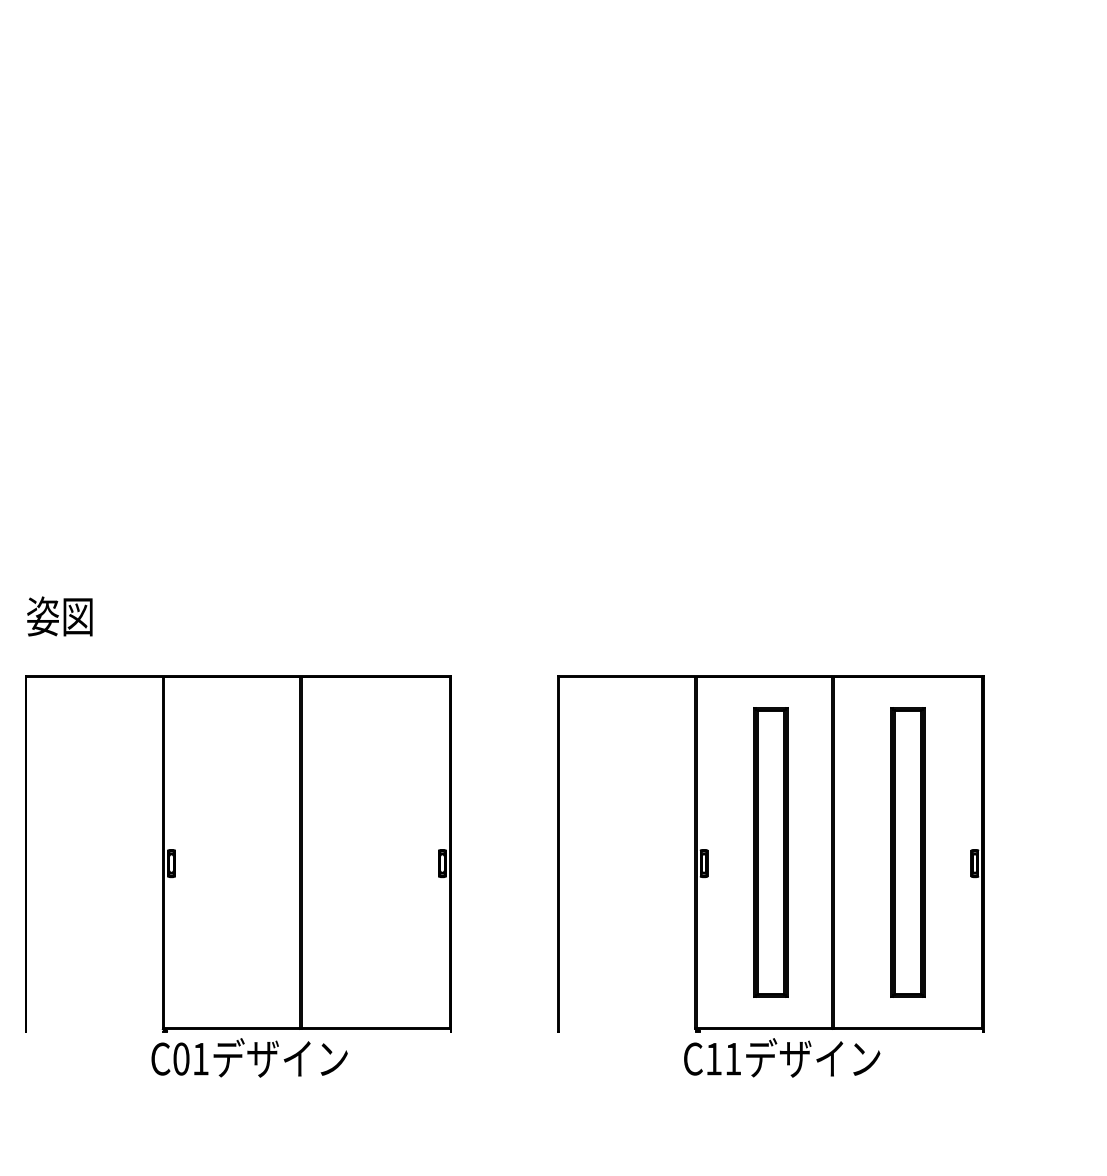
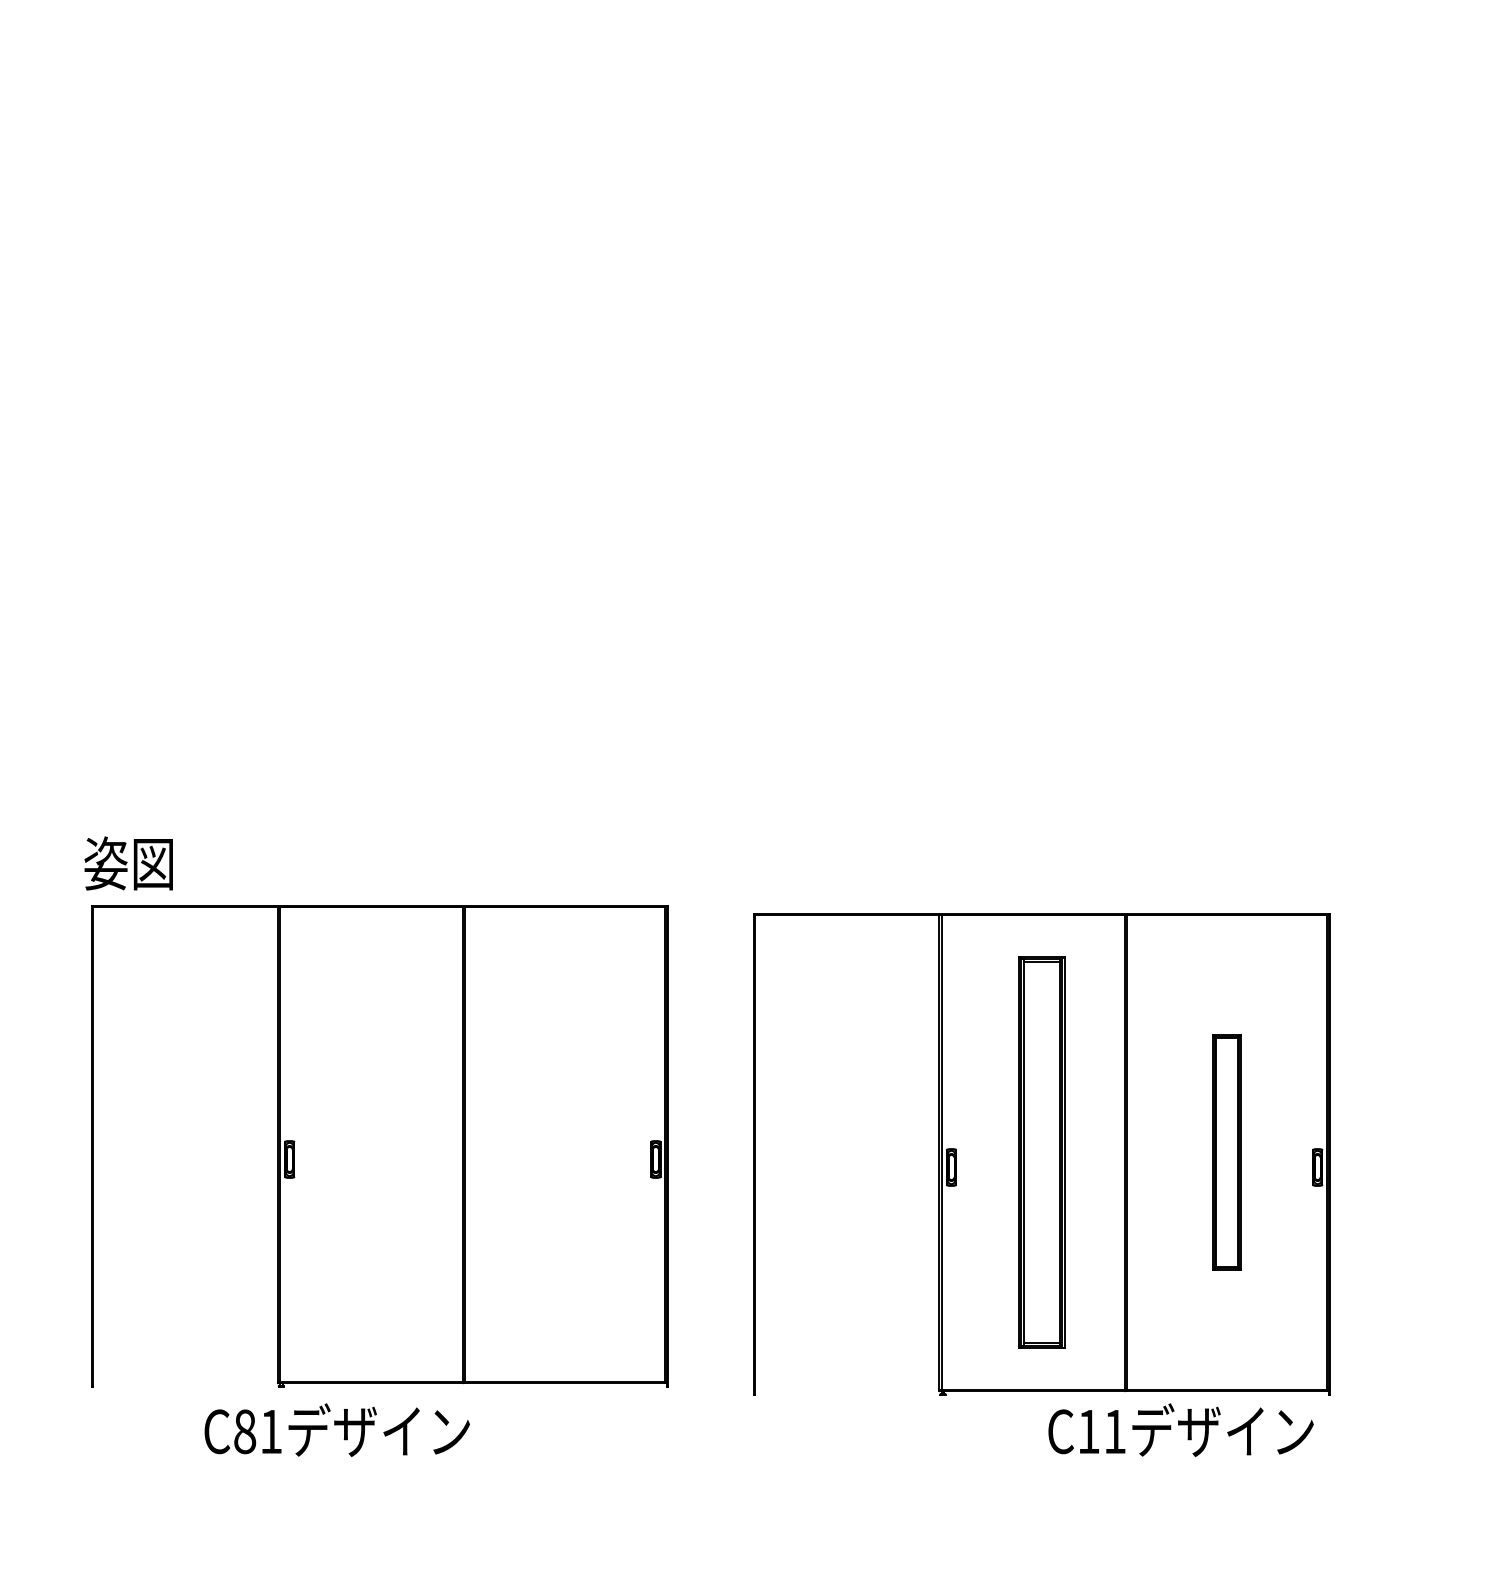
text: (59, 616) -> (128, 863), moved
part: (907, 852) -> (1226, 1152), size x0.6
part: (237, 853) -> (379, 1146), moved
text: (781, 1057) -> (1180, 1429), moved
text: (181, 1058) -> (245, 1431), C01 -> C81

